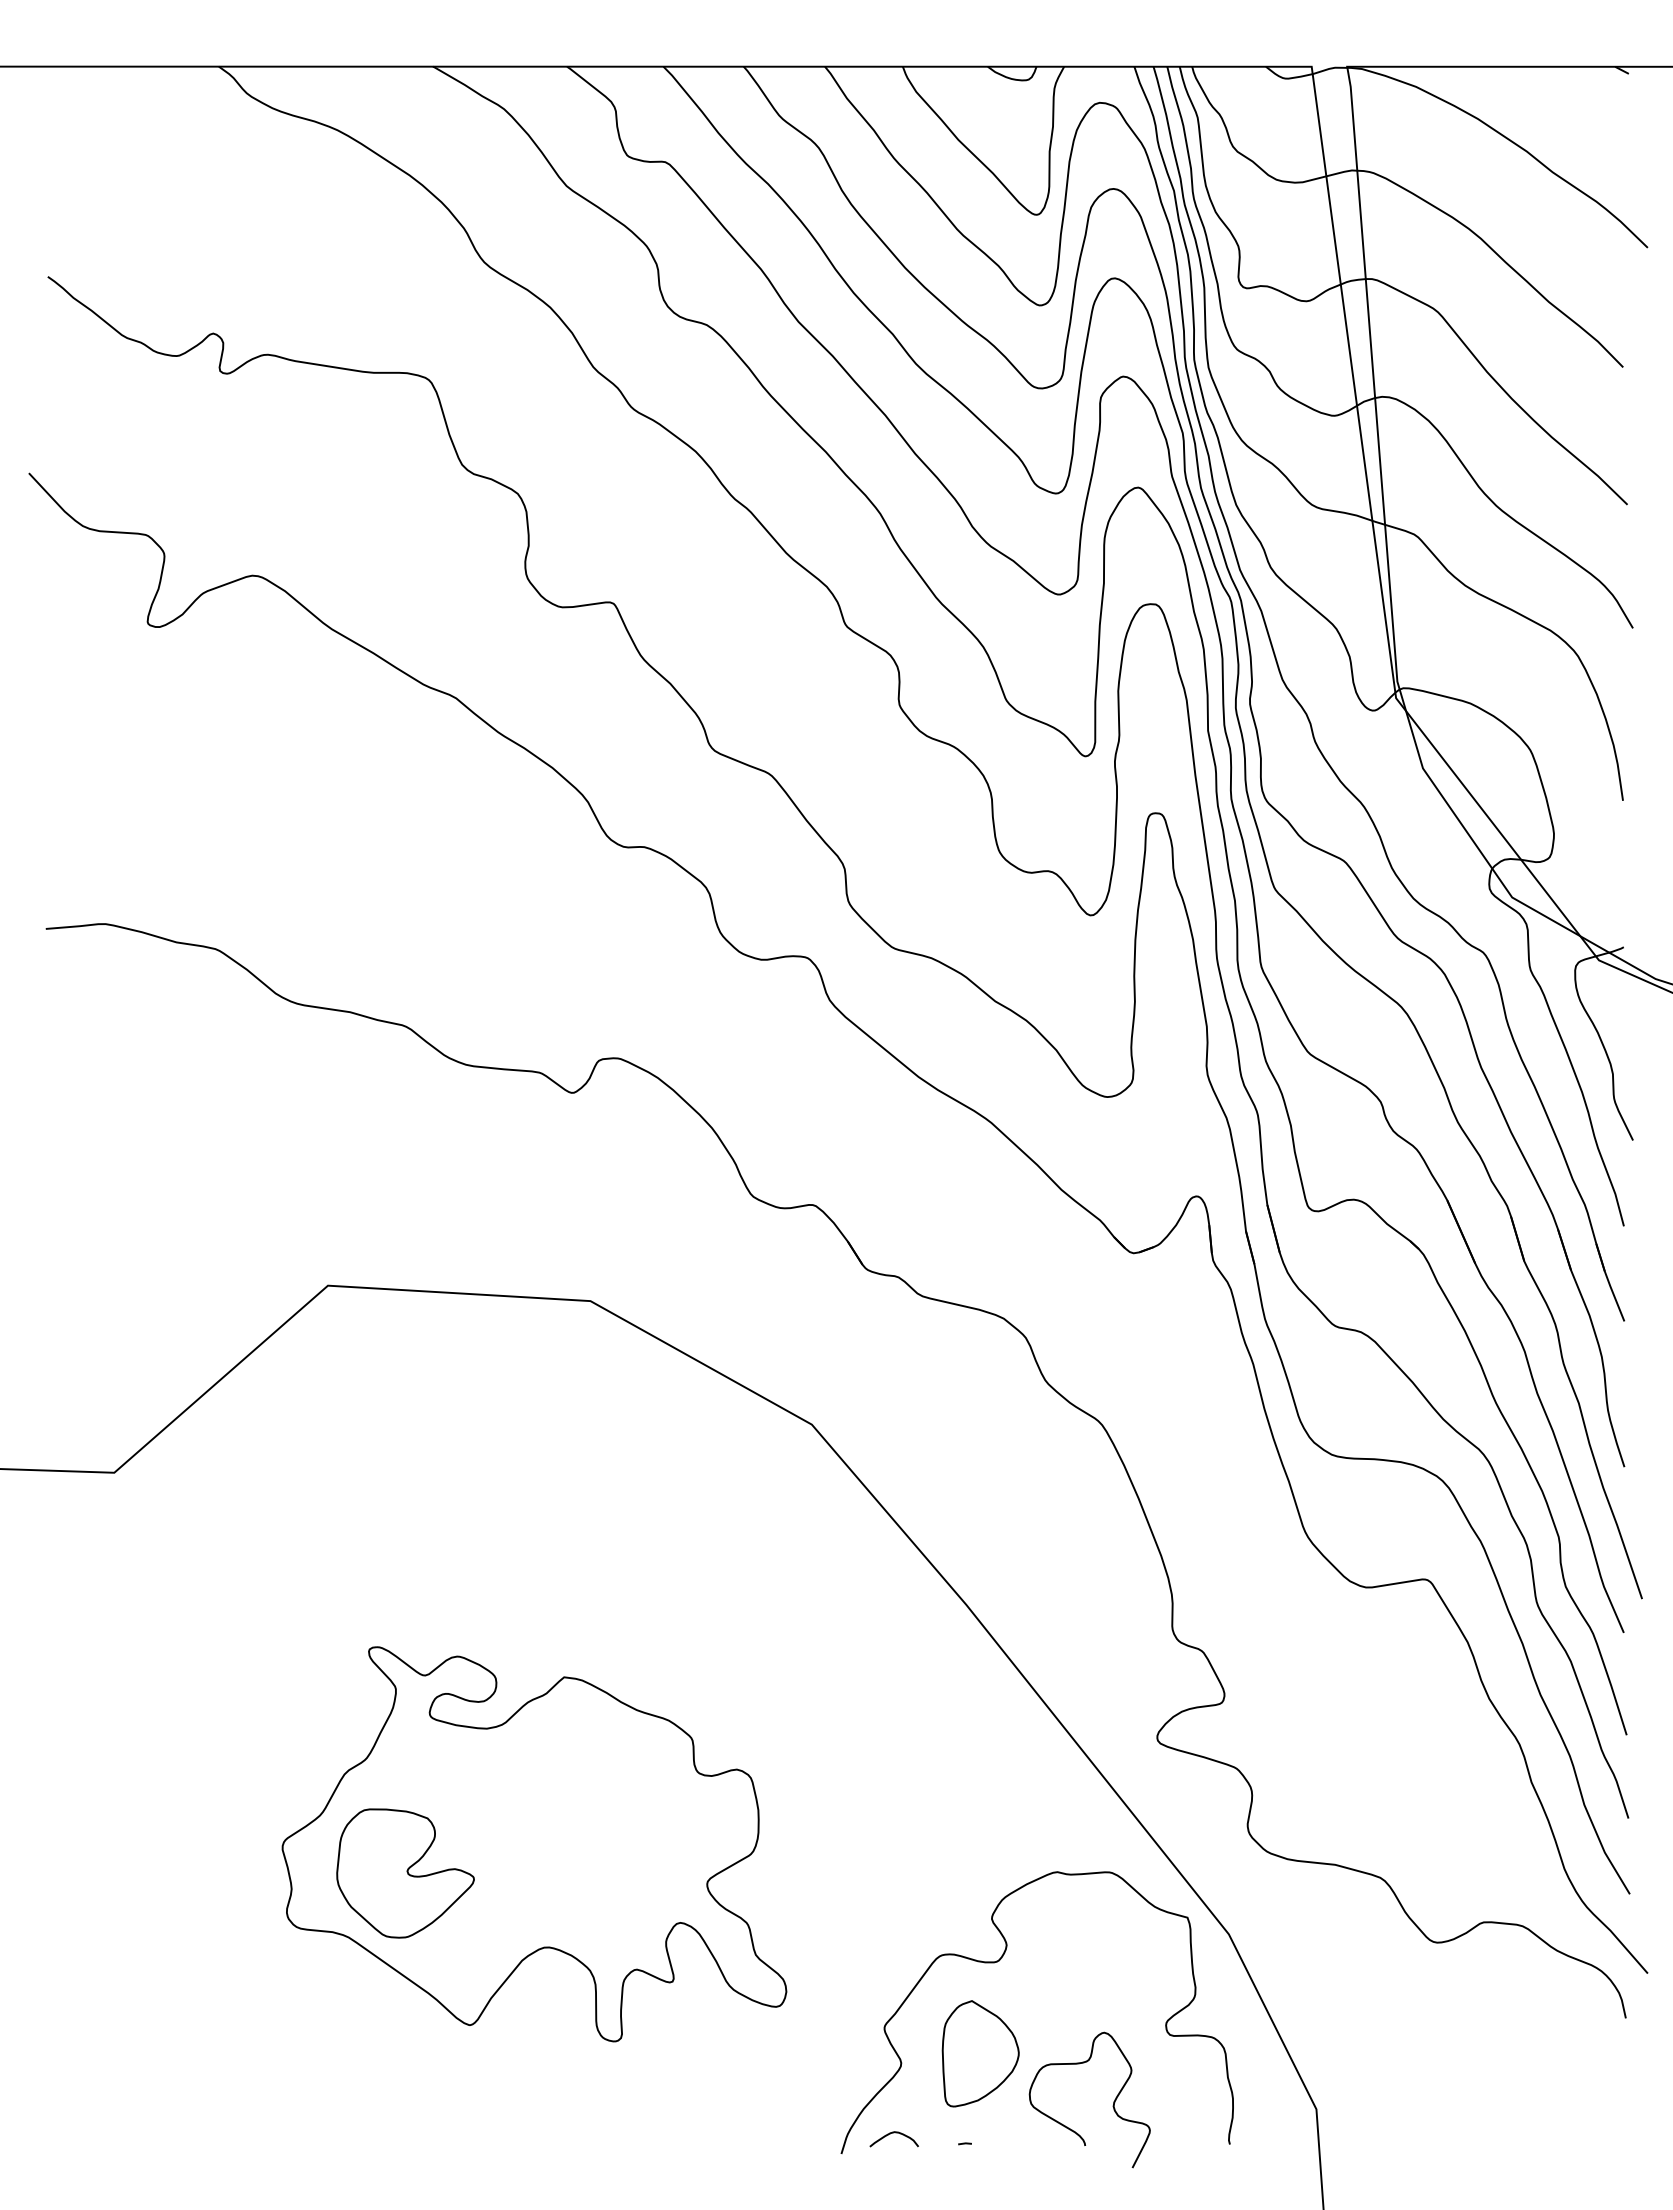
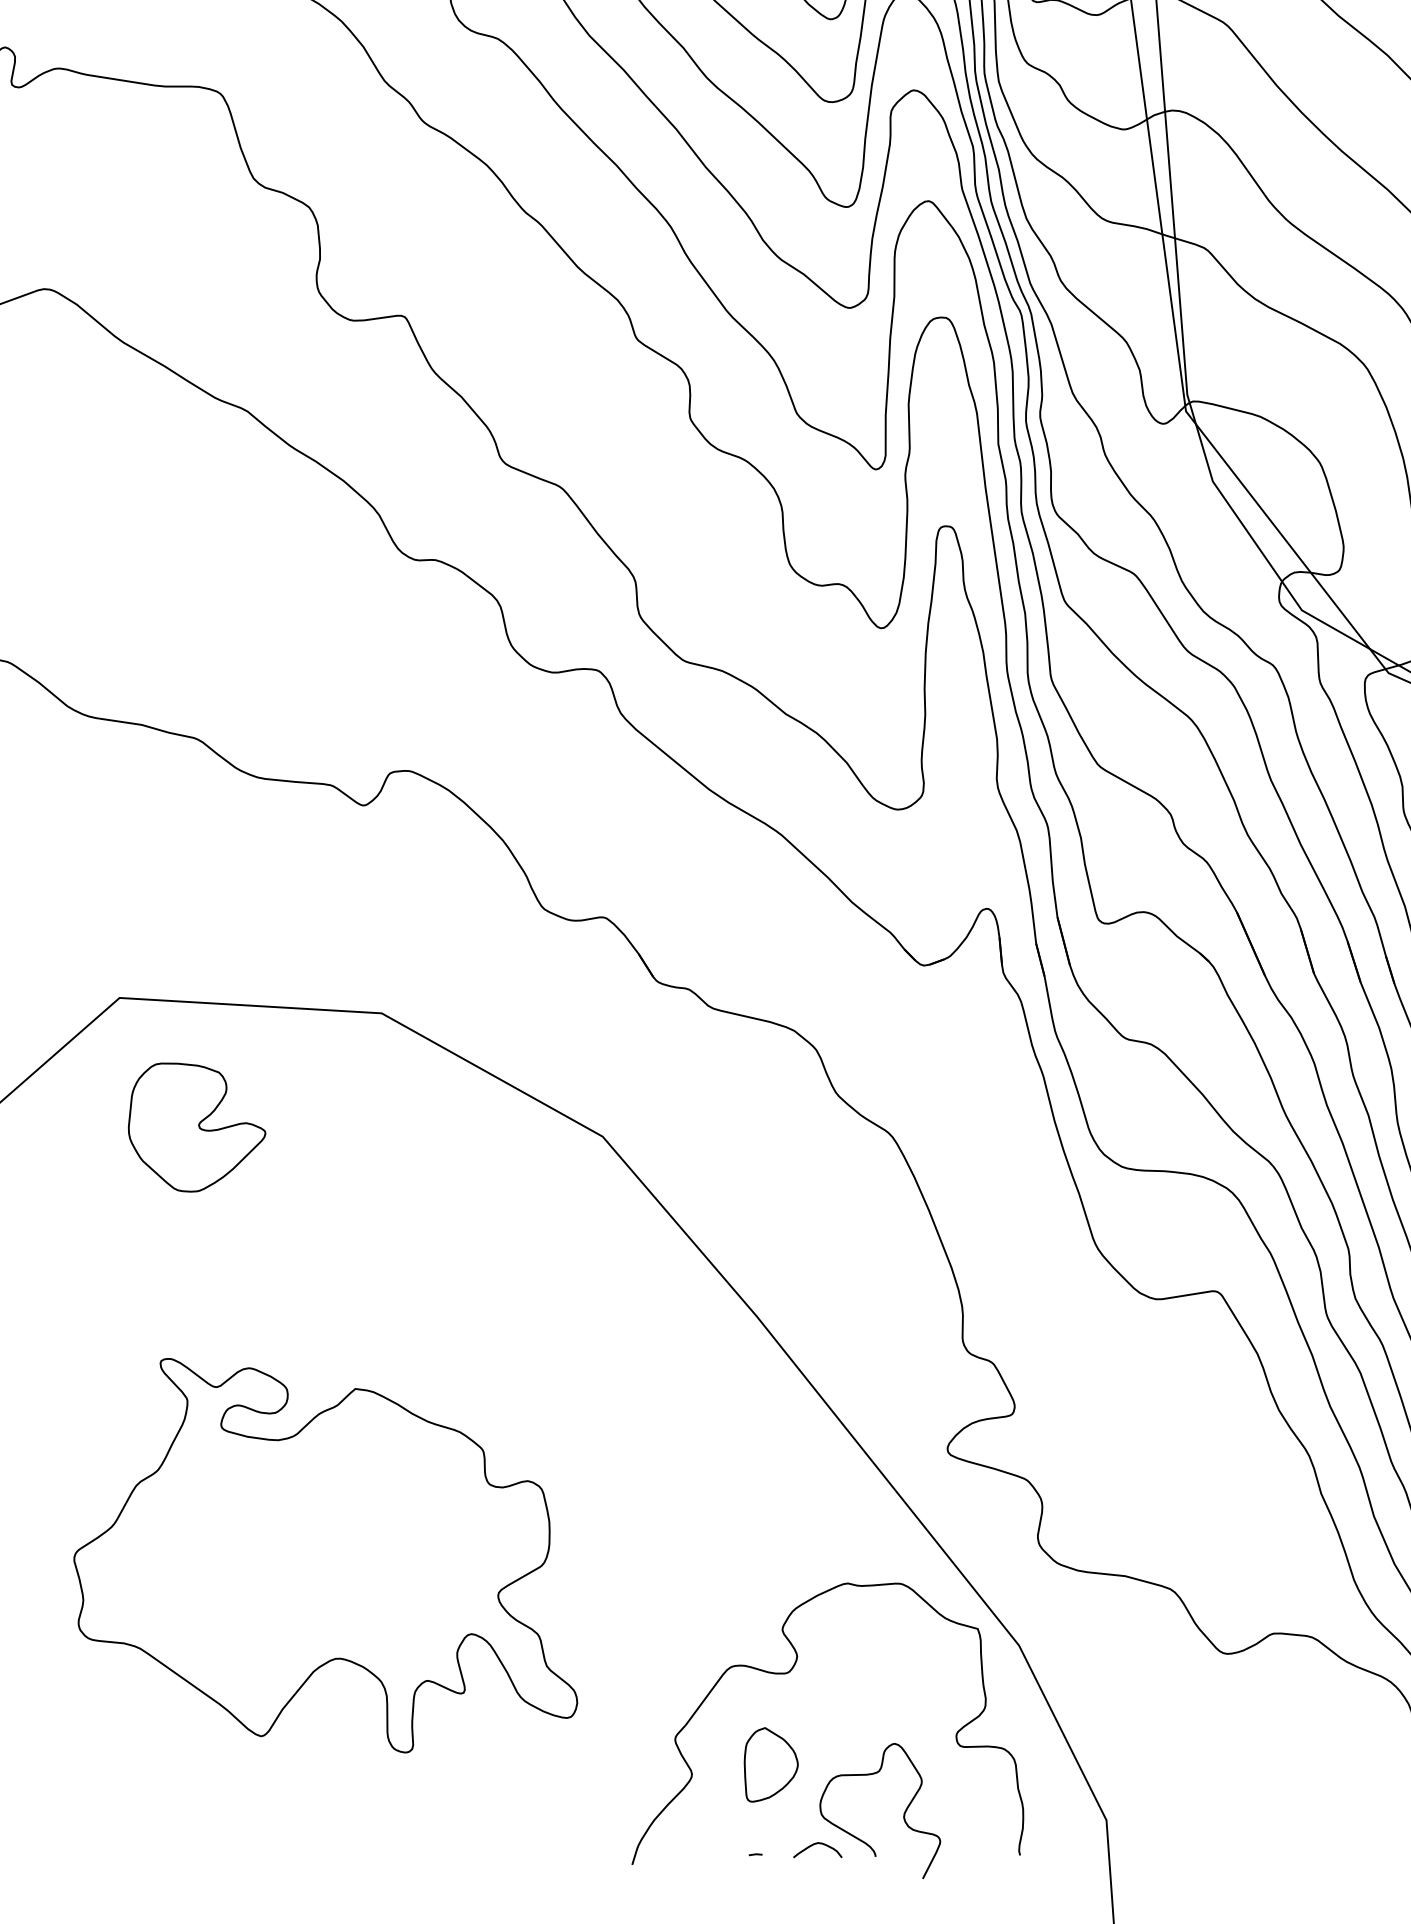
part: (405, 1873) -> (197, 1127), moved
part: (980, 2053) -> (771, 1764), size x0.7
curve: (890, 2134) -> (814, 1845), moved

